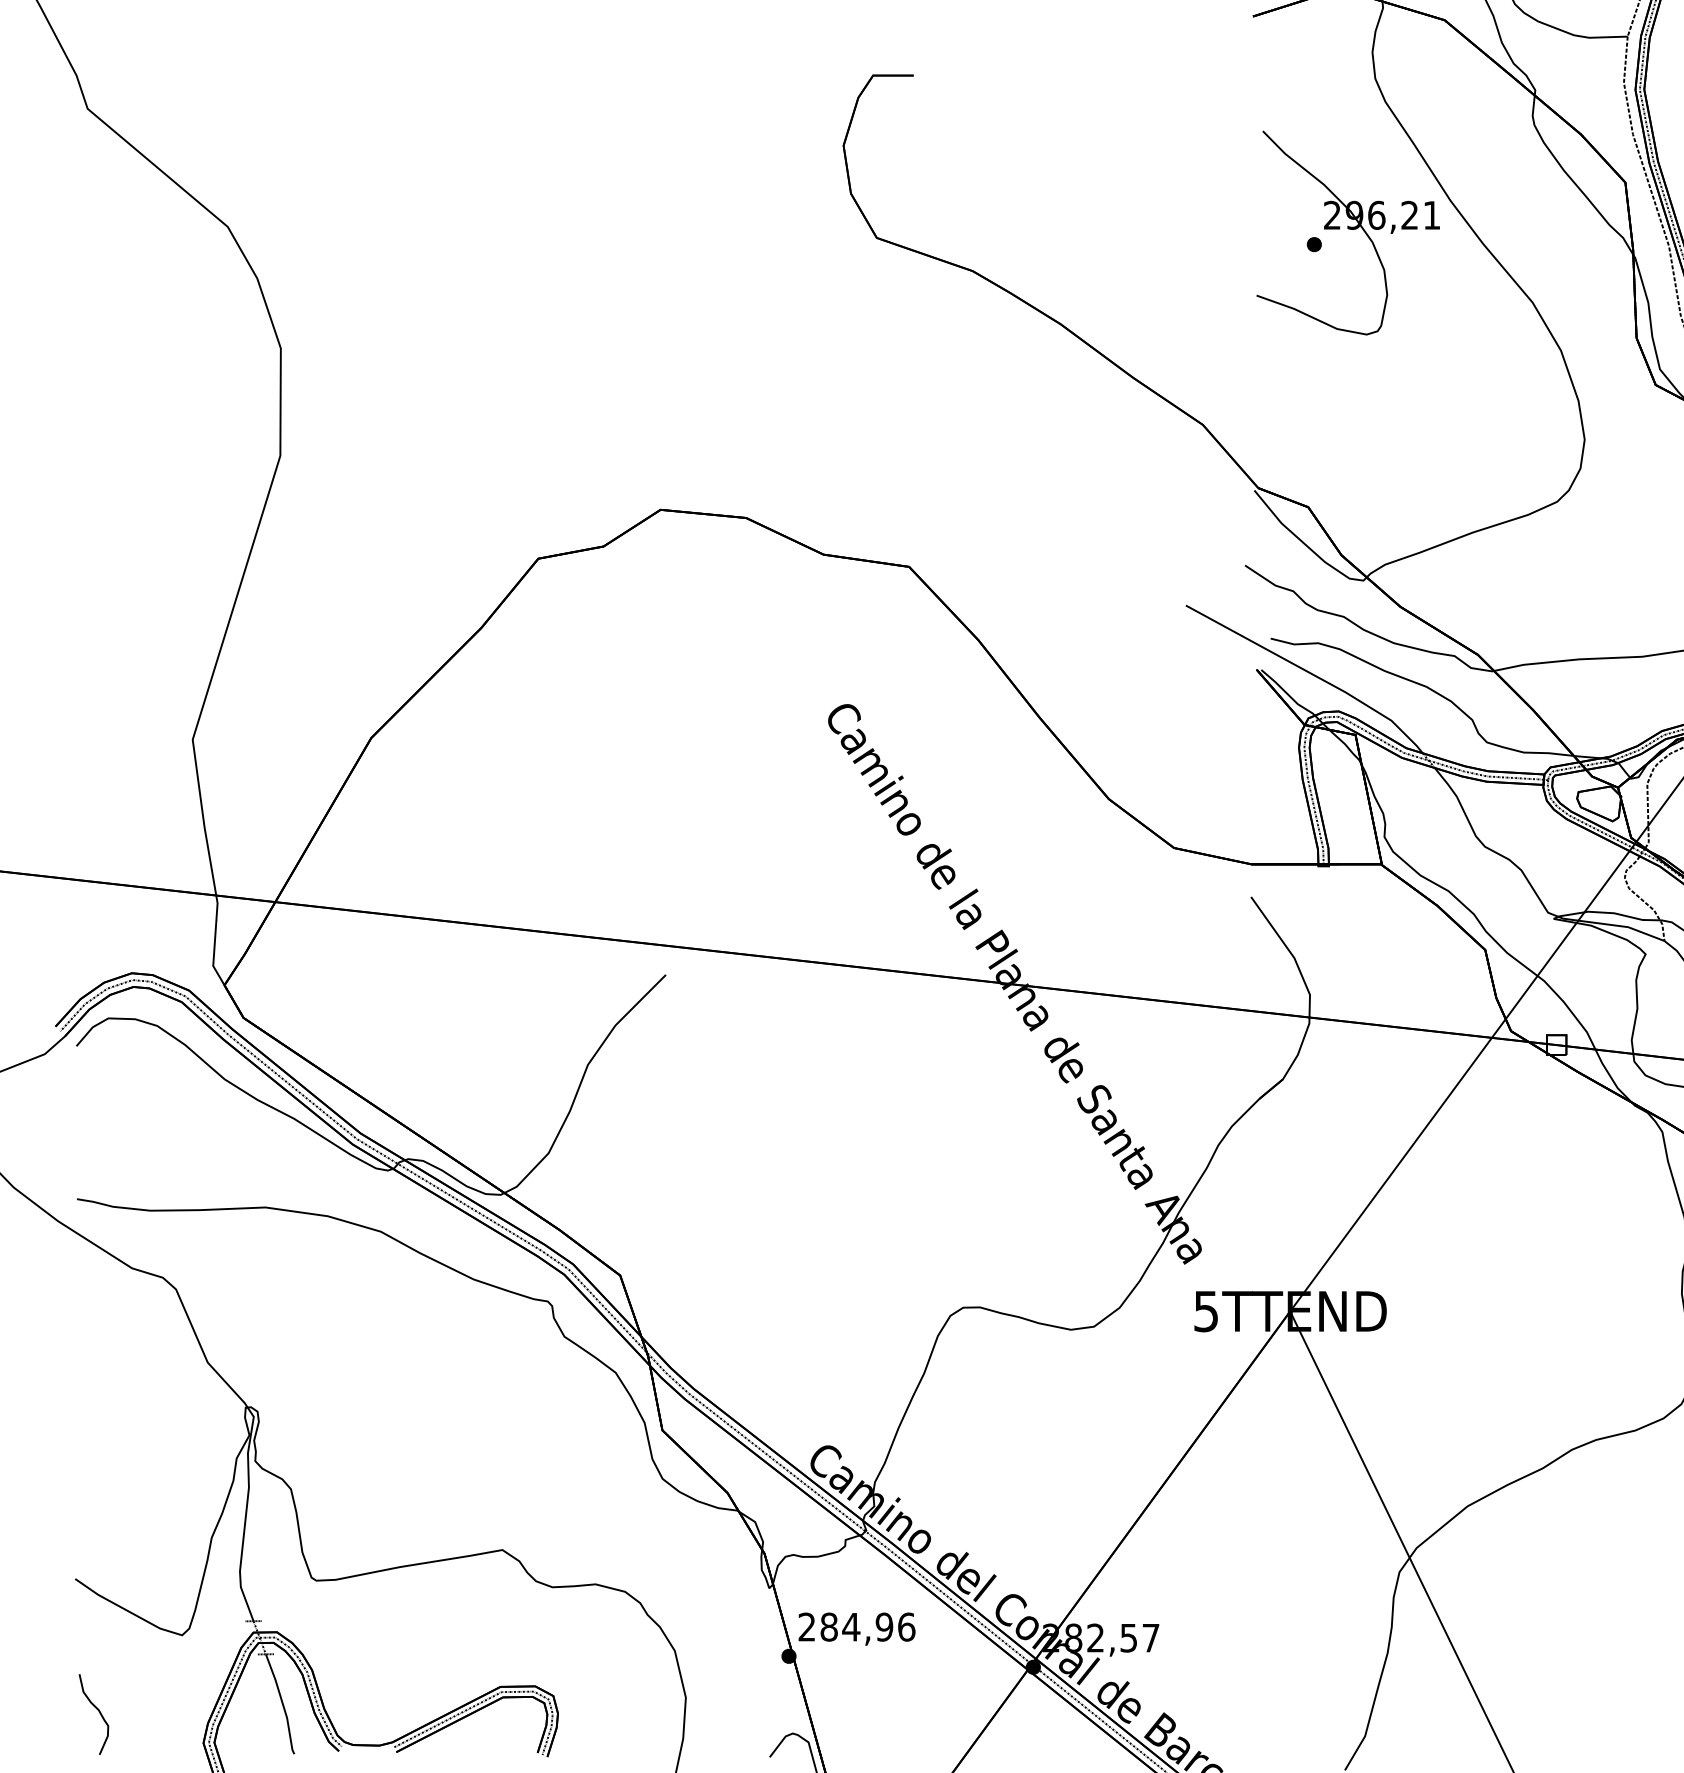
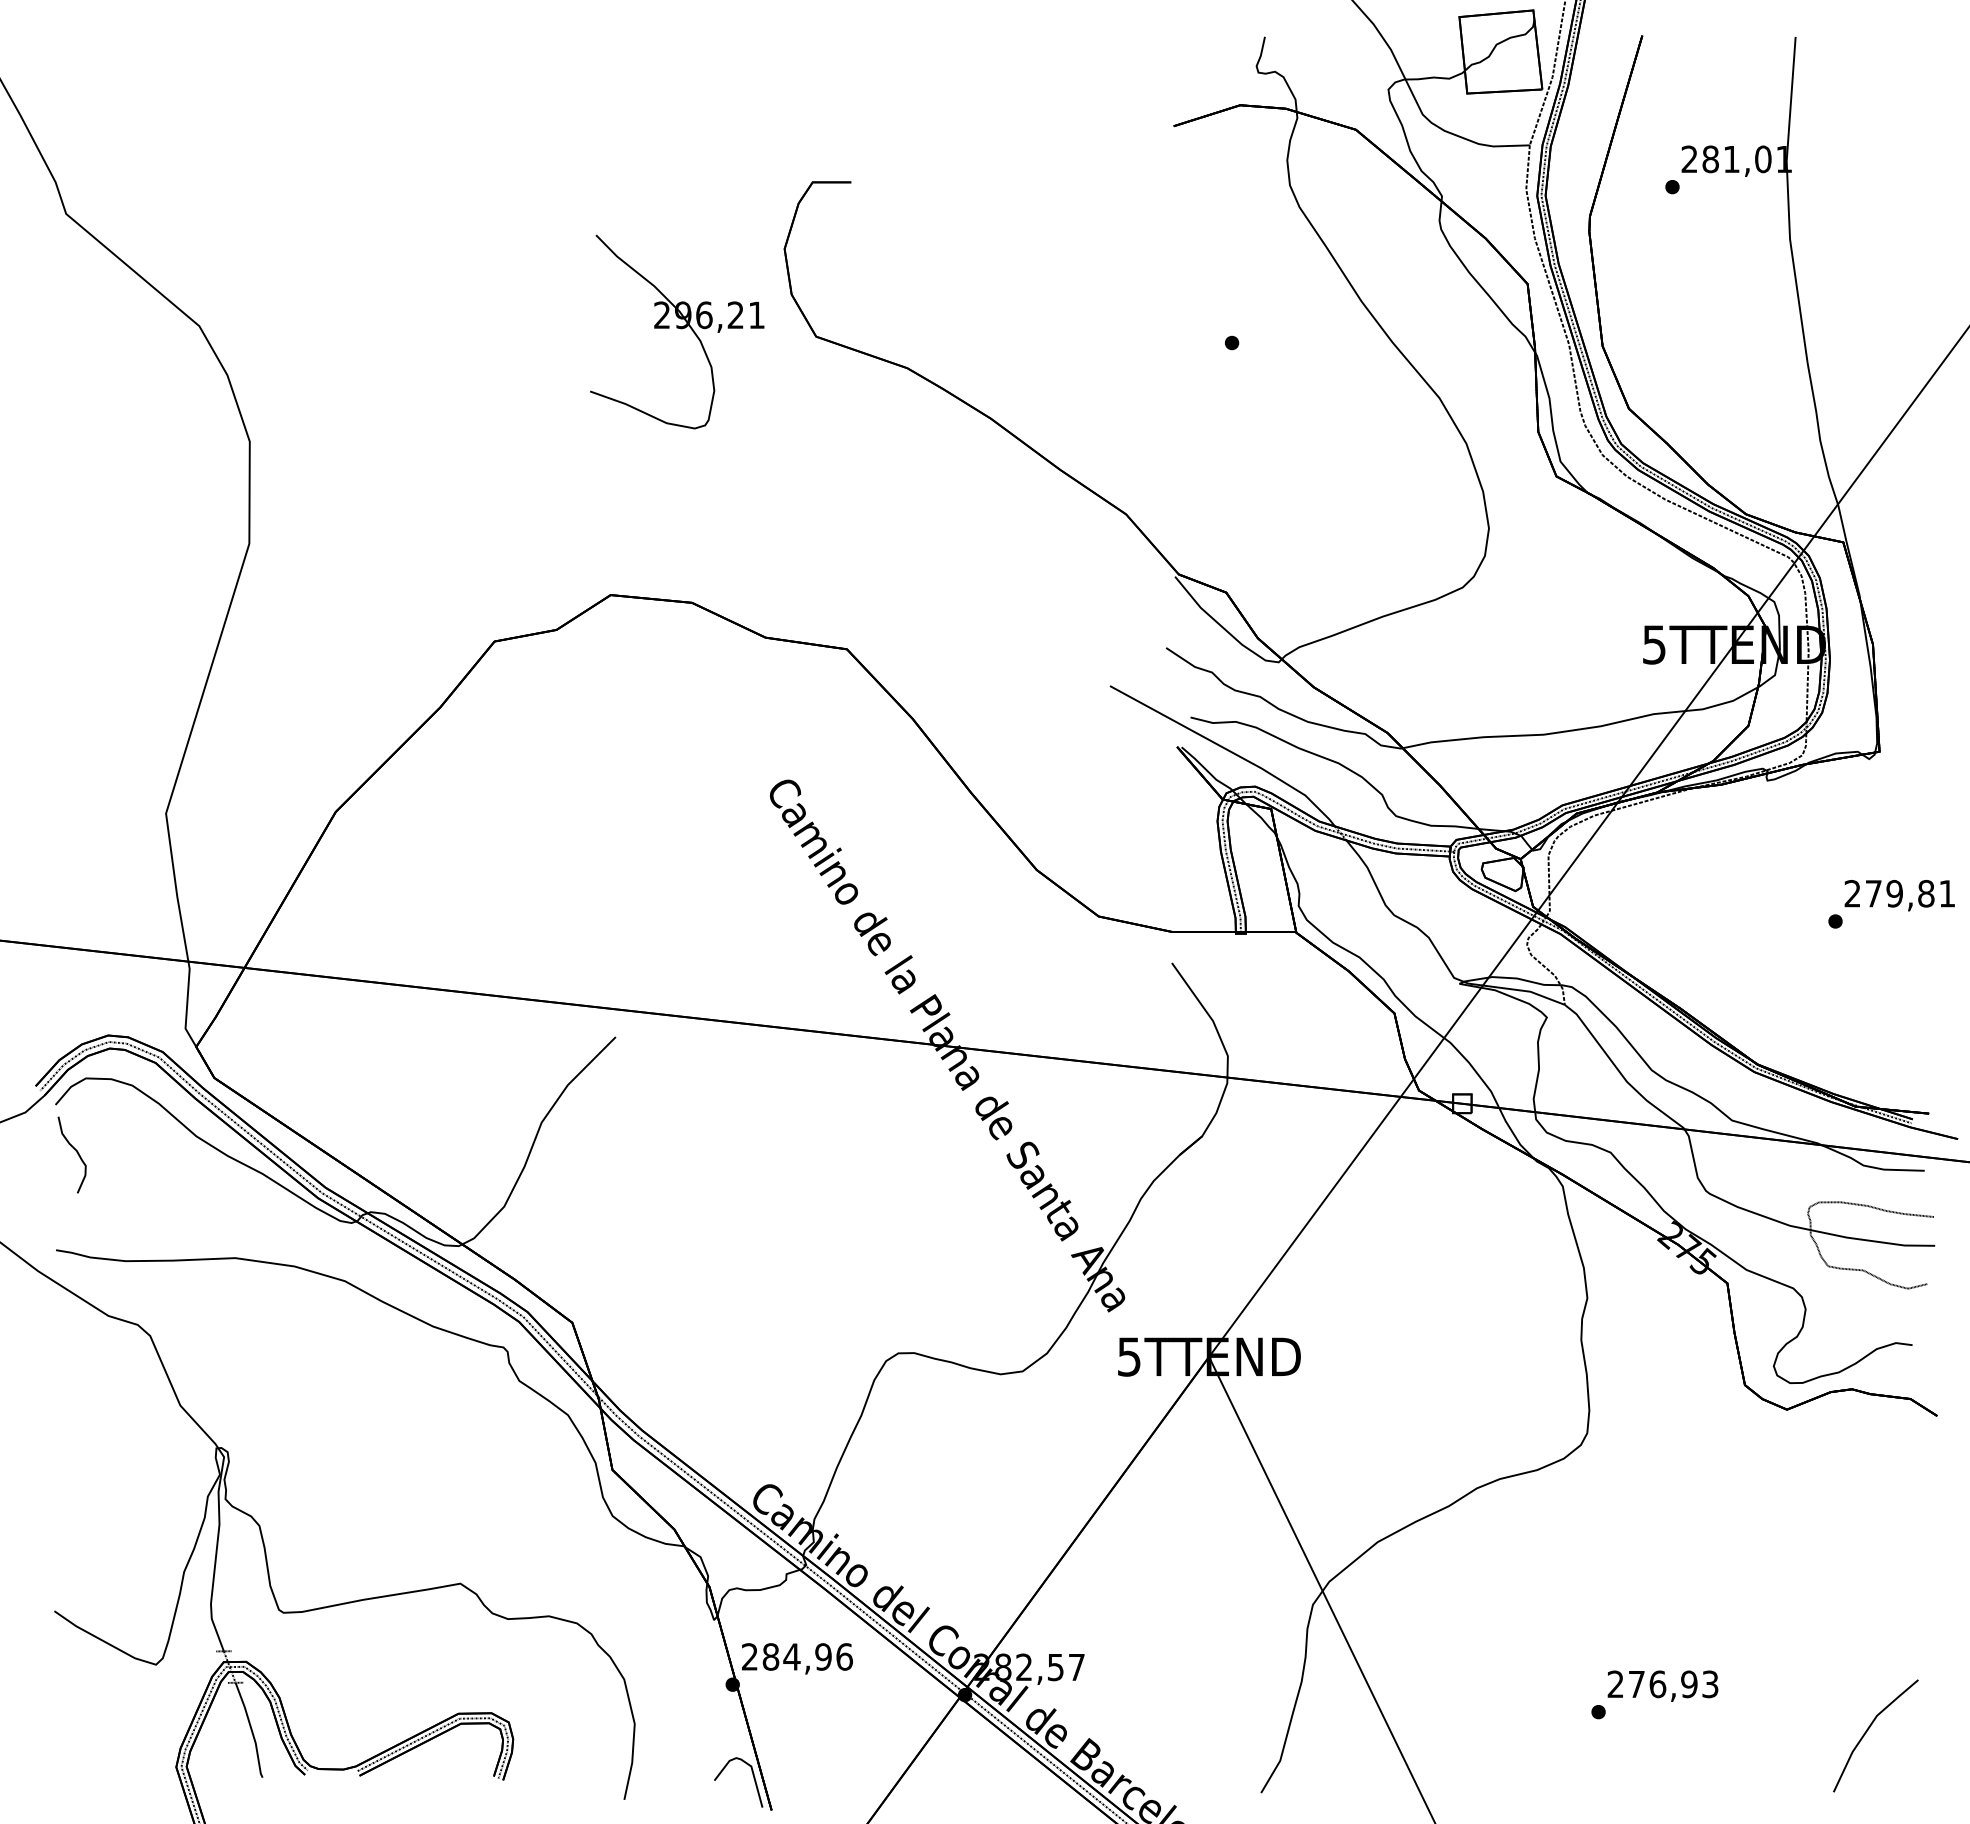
part: (1348, 232) -> (677, 331), moved
curve: (98, 1711) -> (76, 1152), moved

